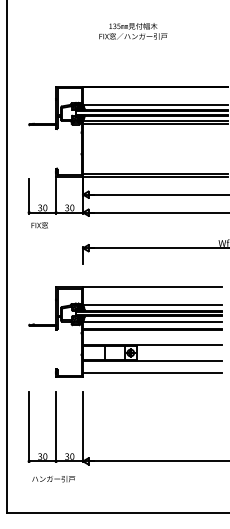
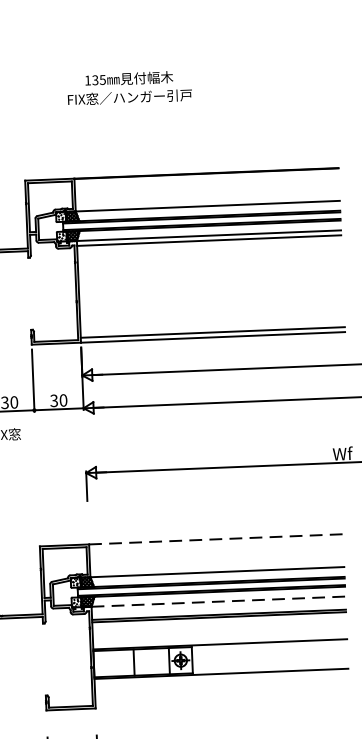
text: (133, 31) -> (129, 88), moved
line: (152, 287) -> (215, 539), solid -> dashed
line: (152, 321) -> (218, 601), solid -> dashed
line: (152, 373) -> (221, 696), removed

